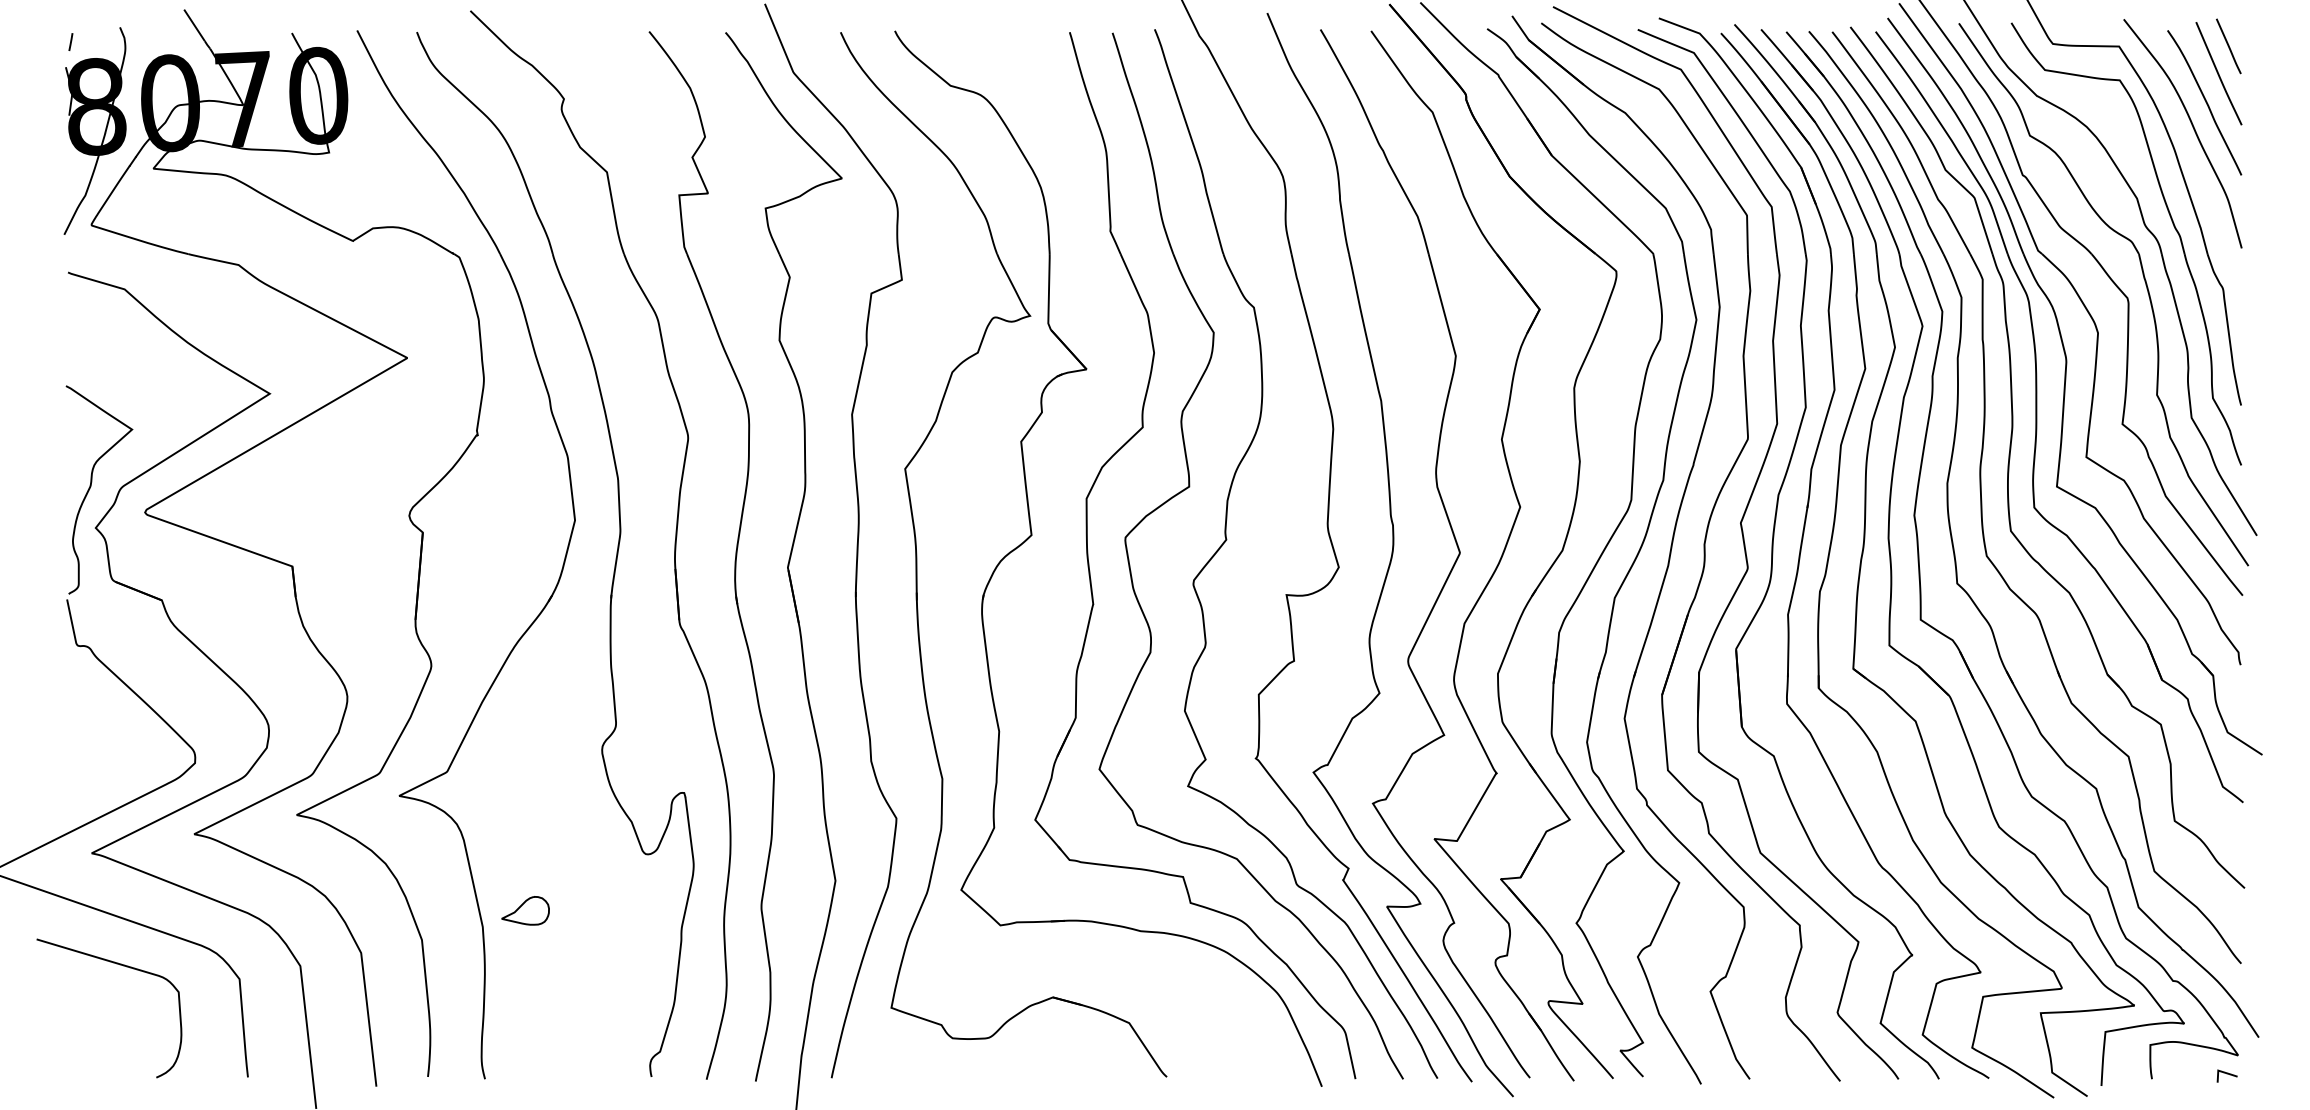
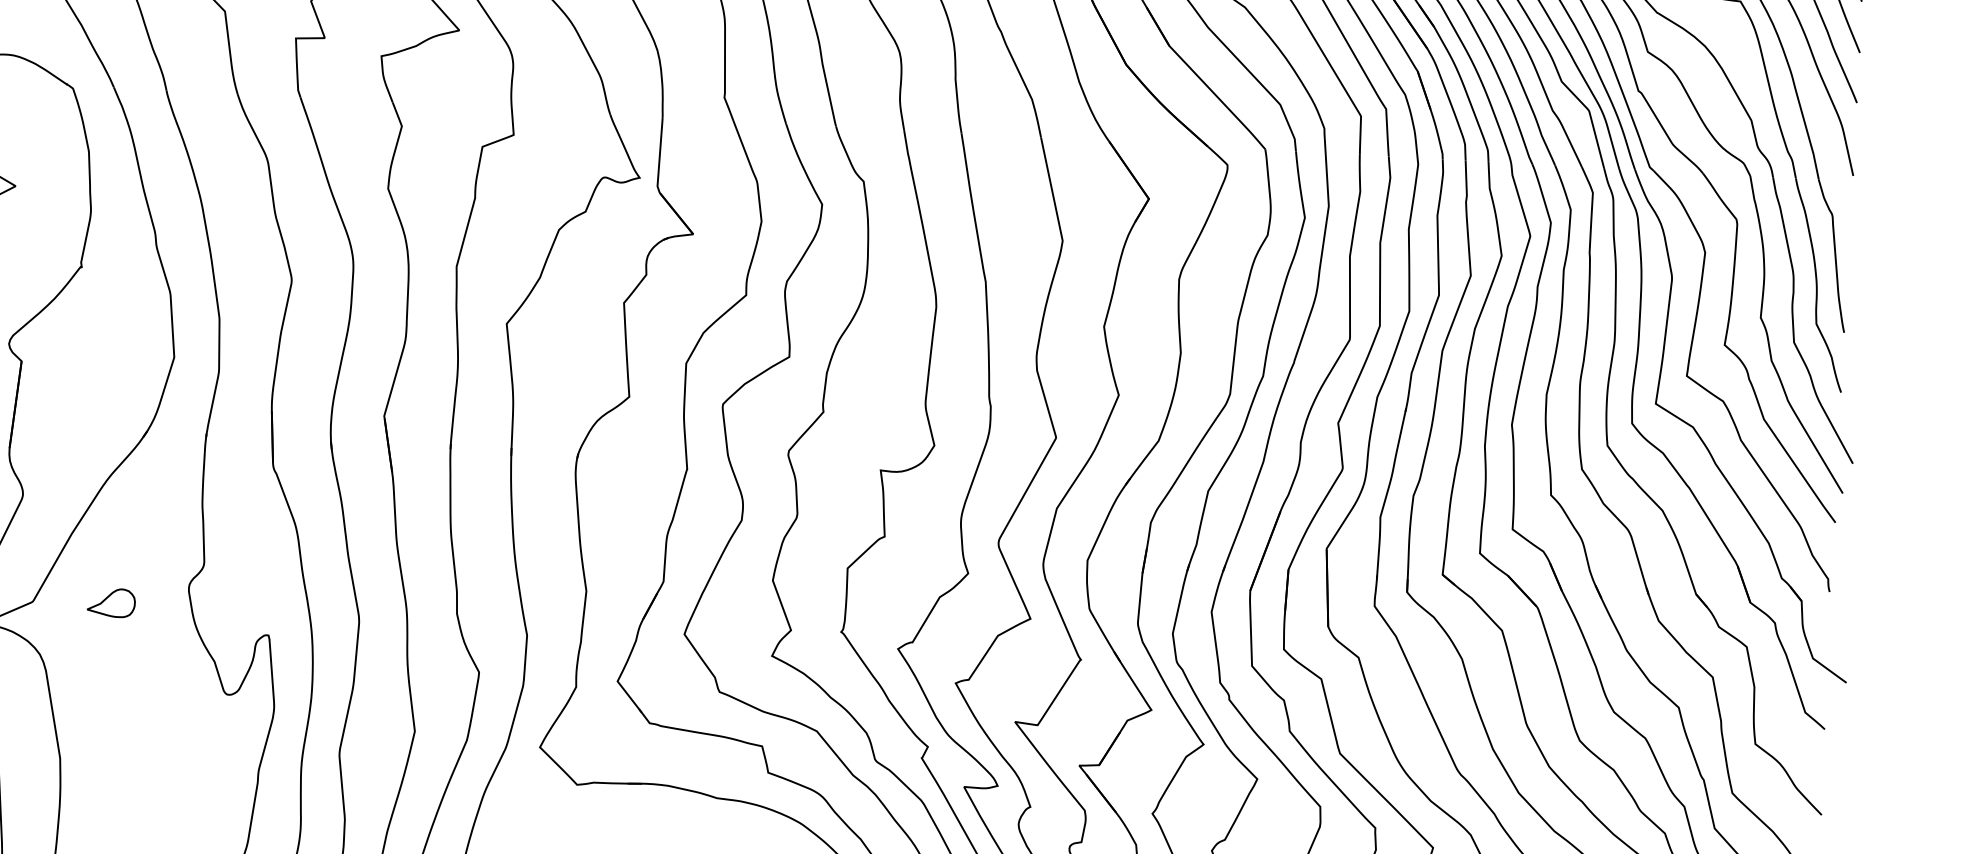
part: (525, 910) -> (111, 602), moved

